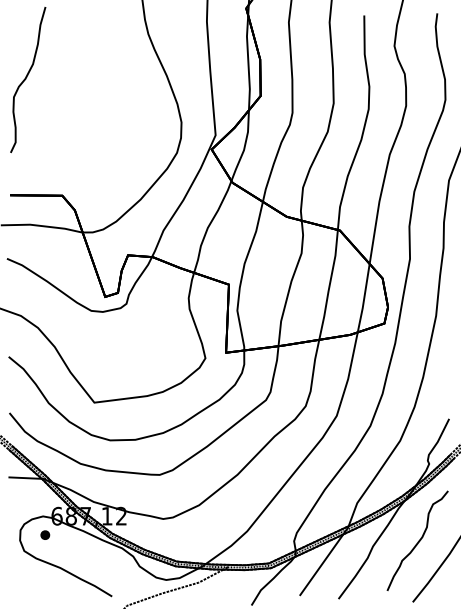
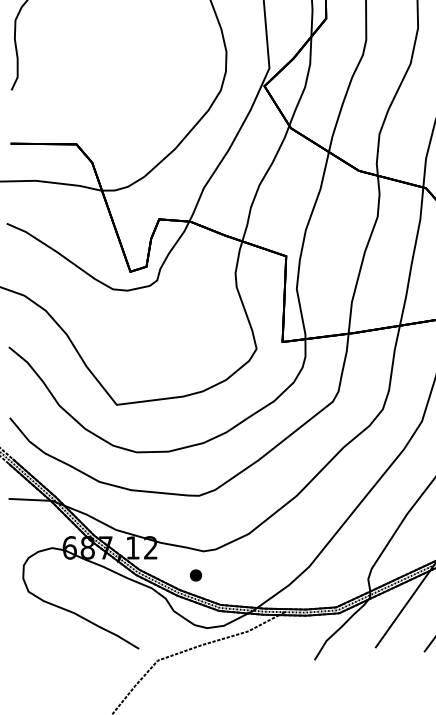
part: (45, 534) -> (196, 574), moved

